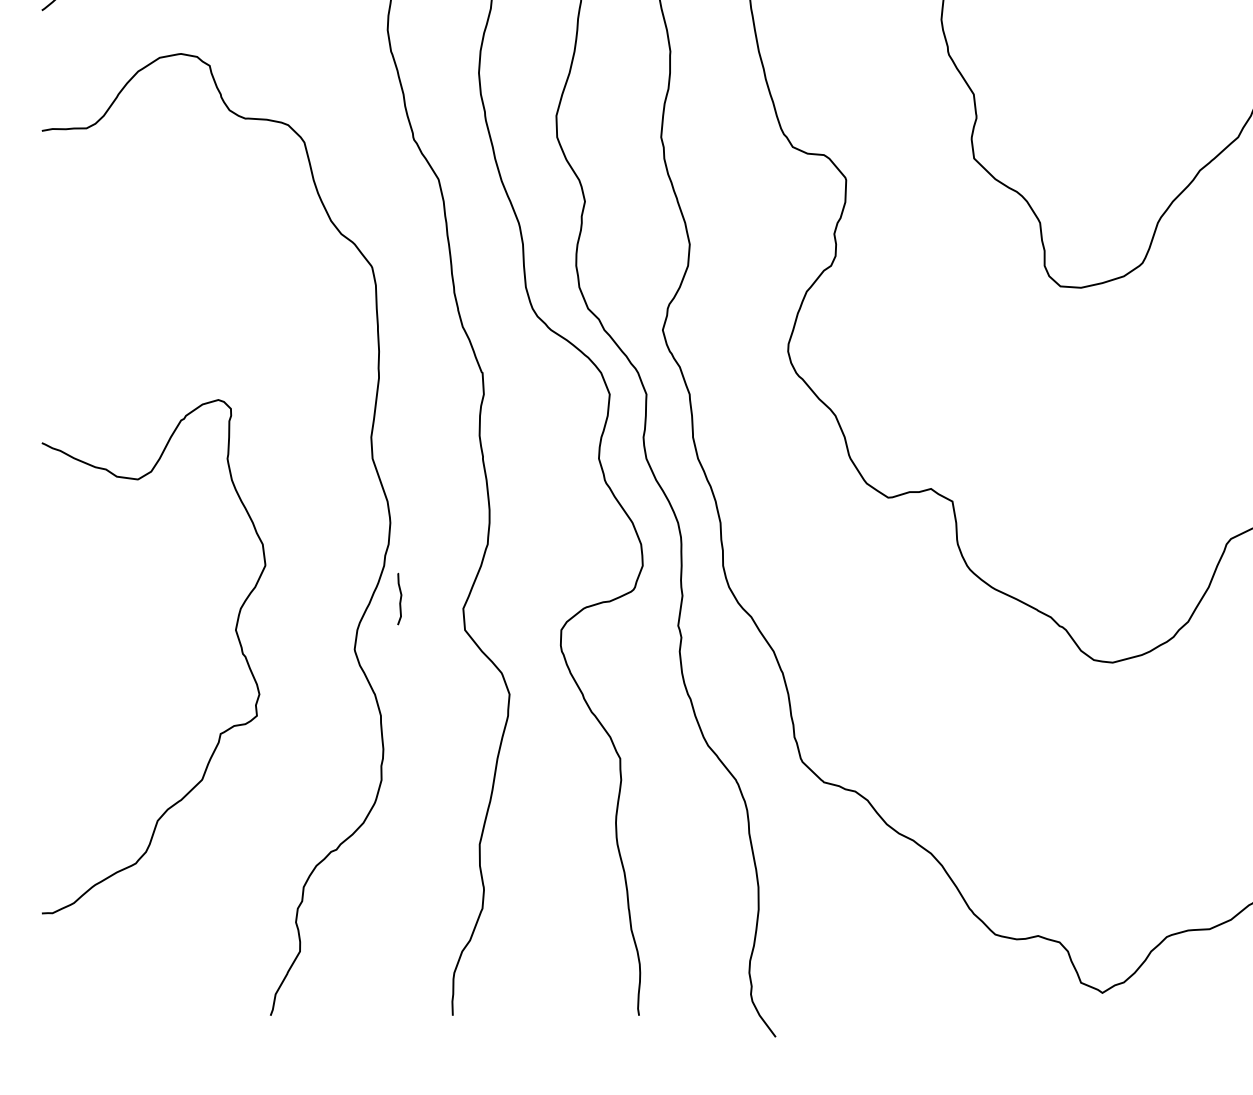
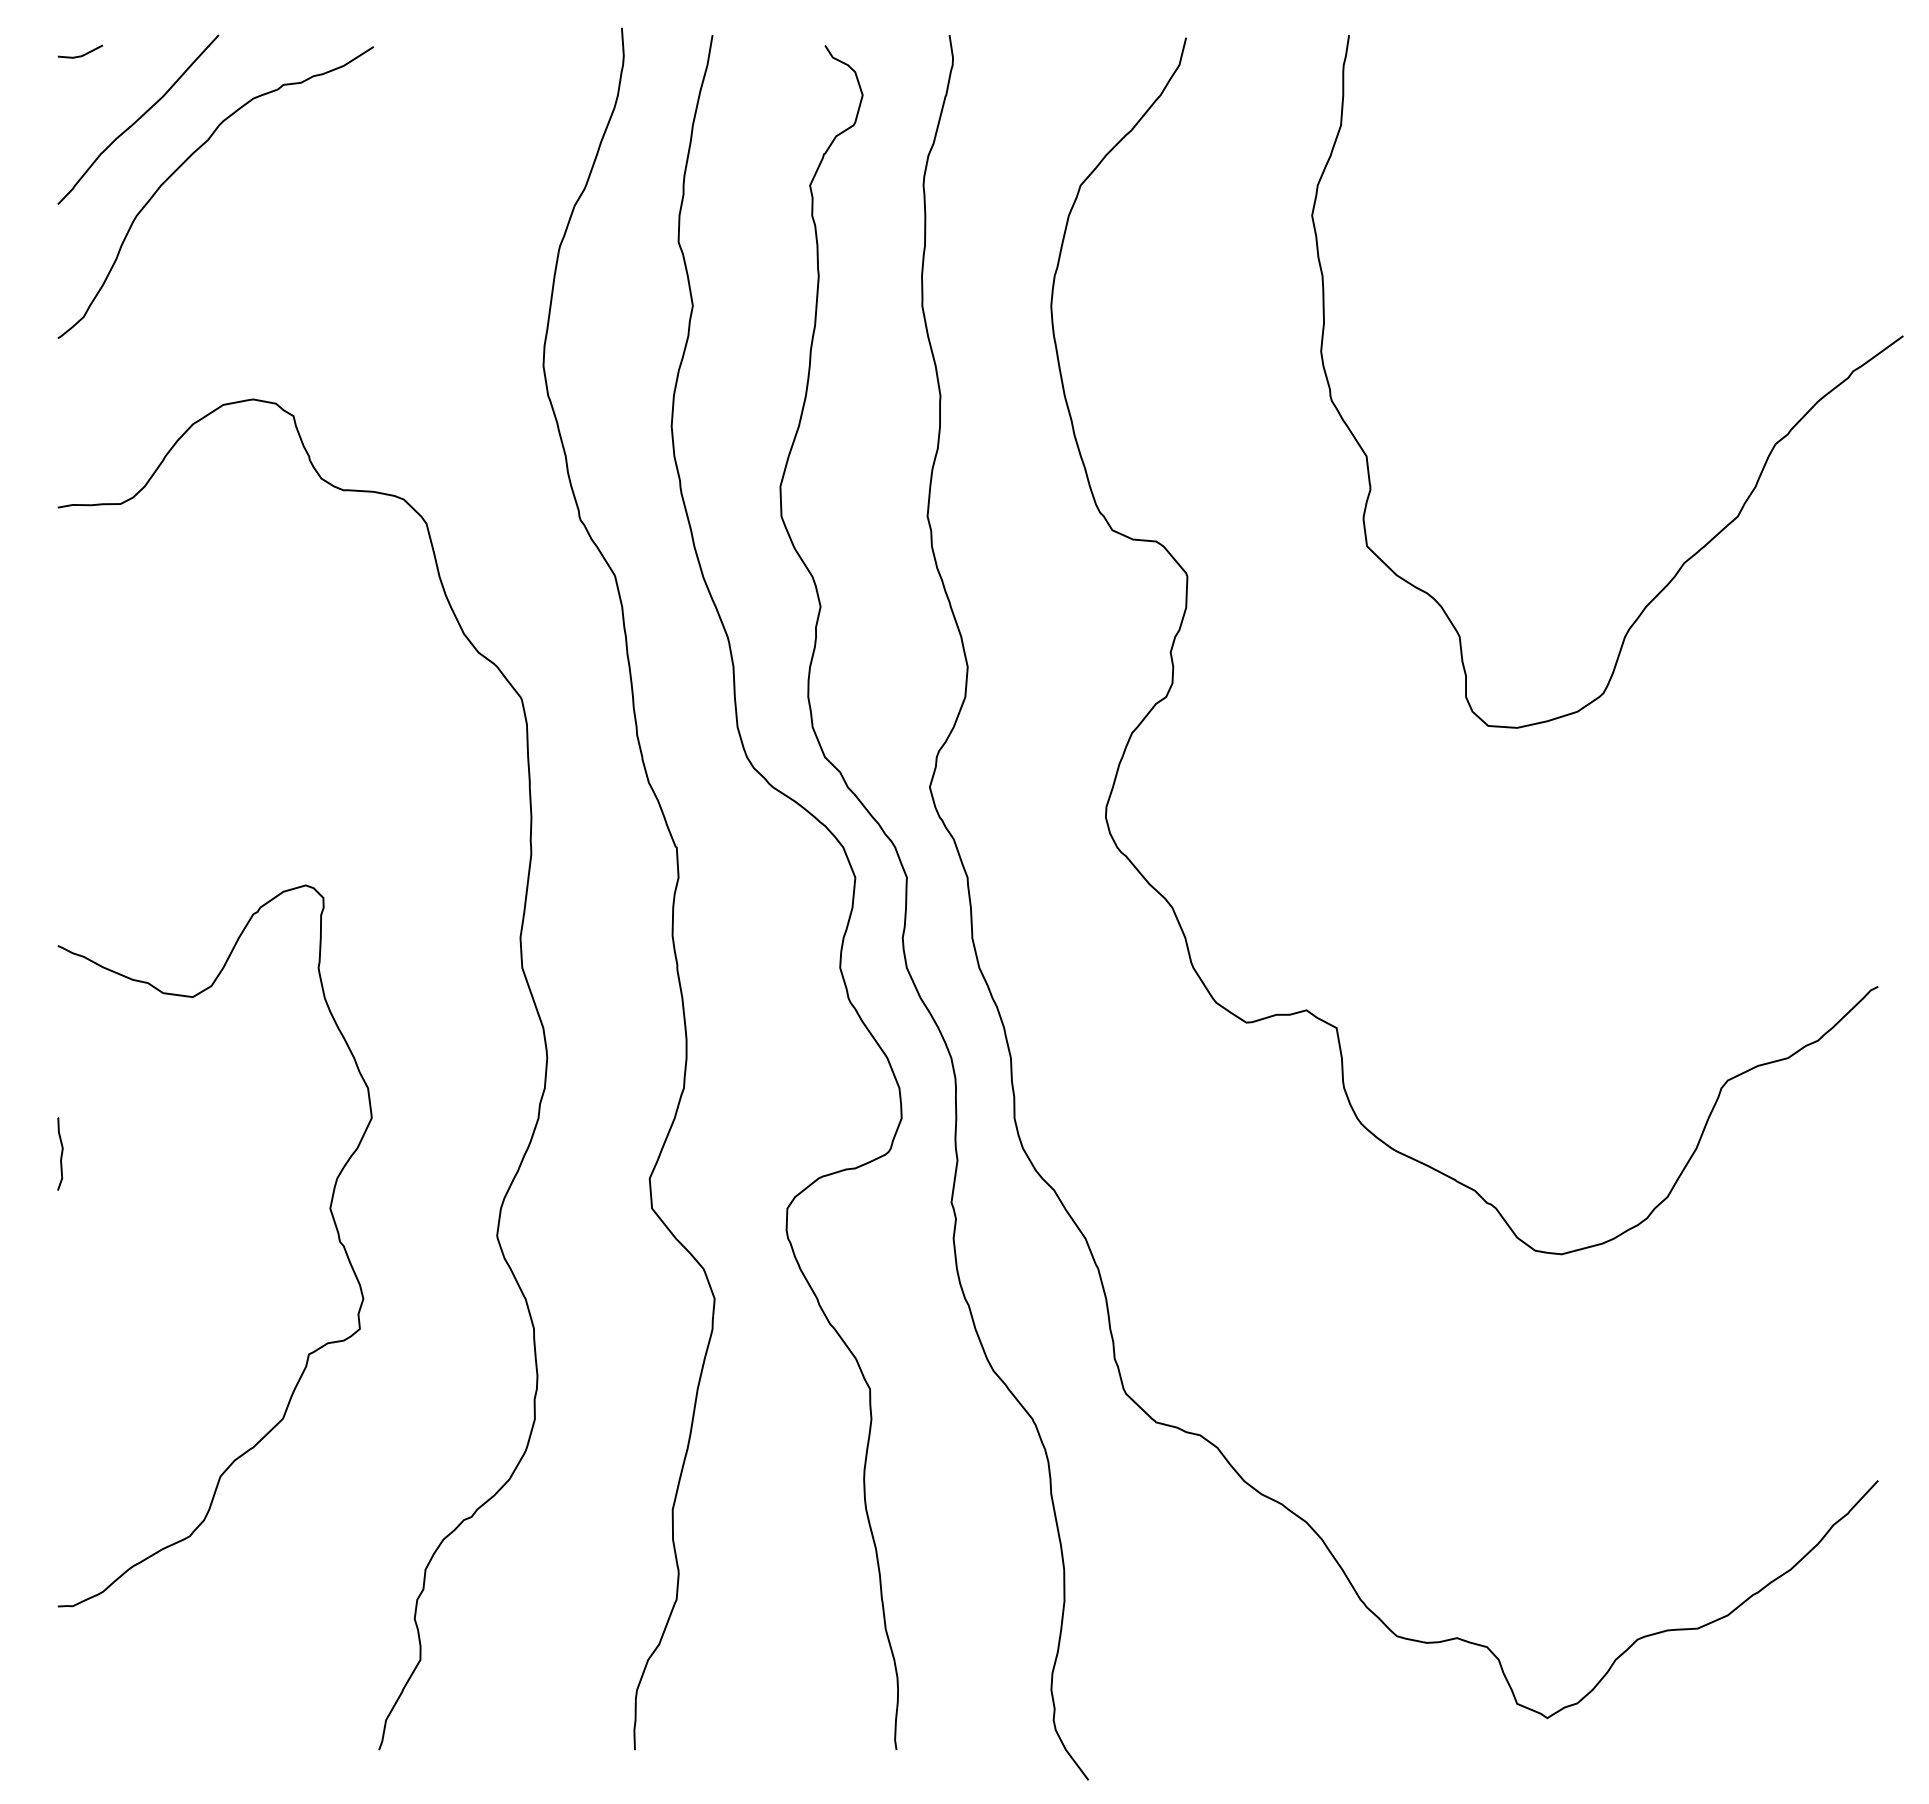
curve: (400, 598) -> (61, 1153), moved

